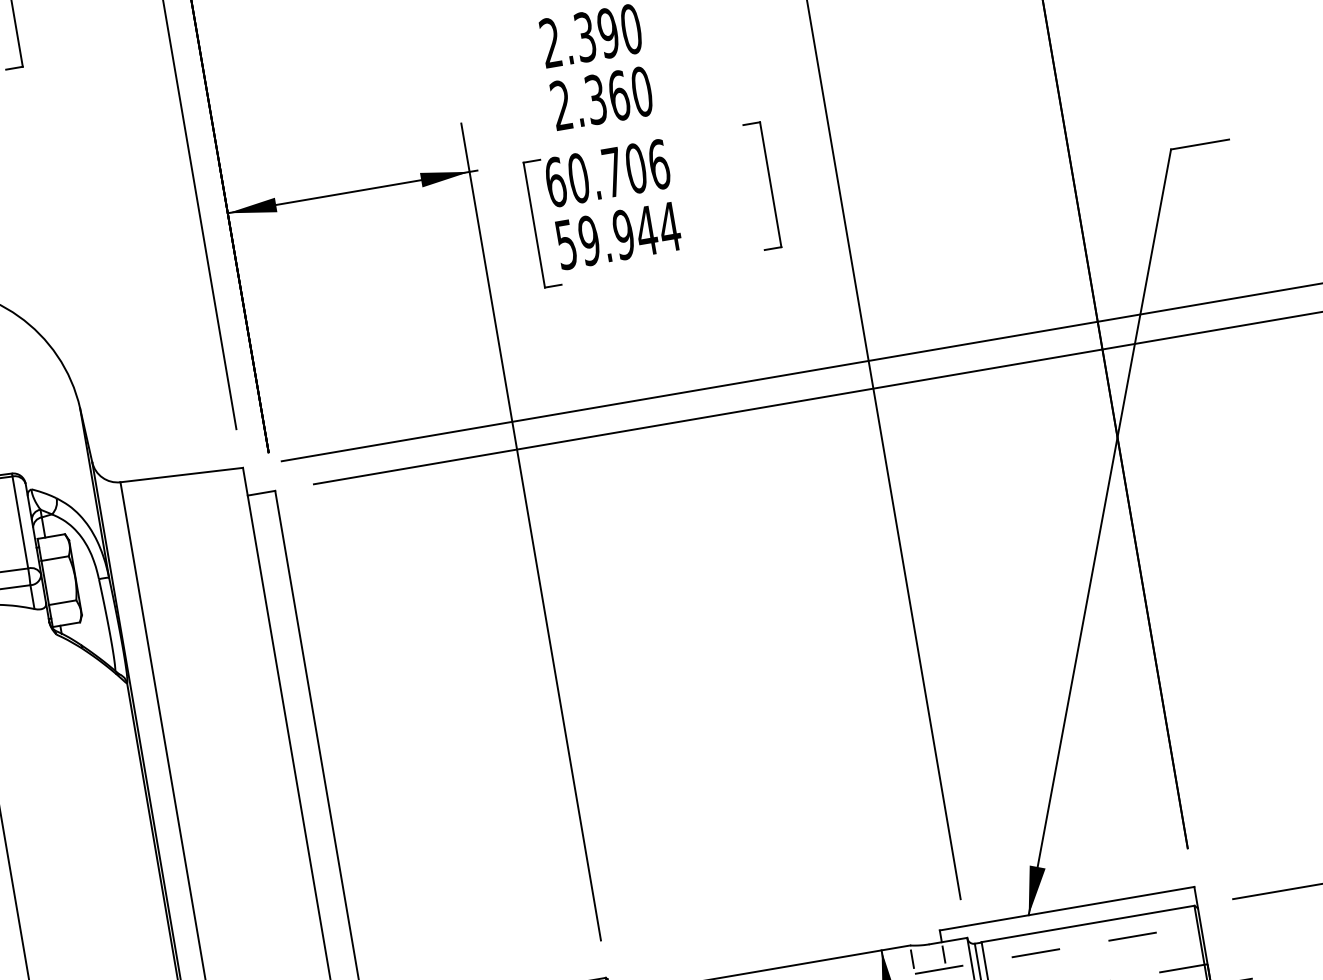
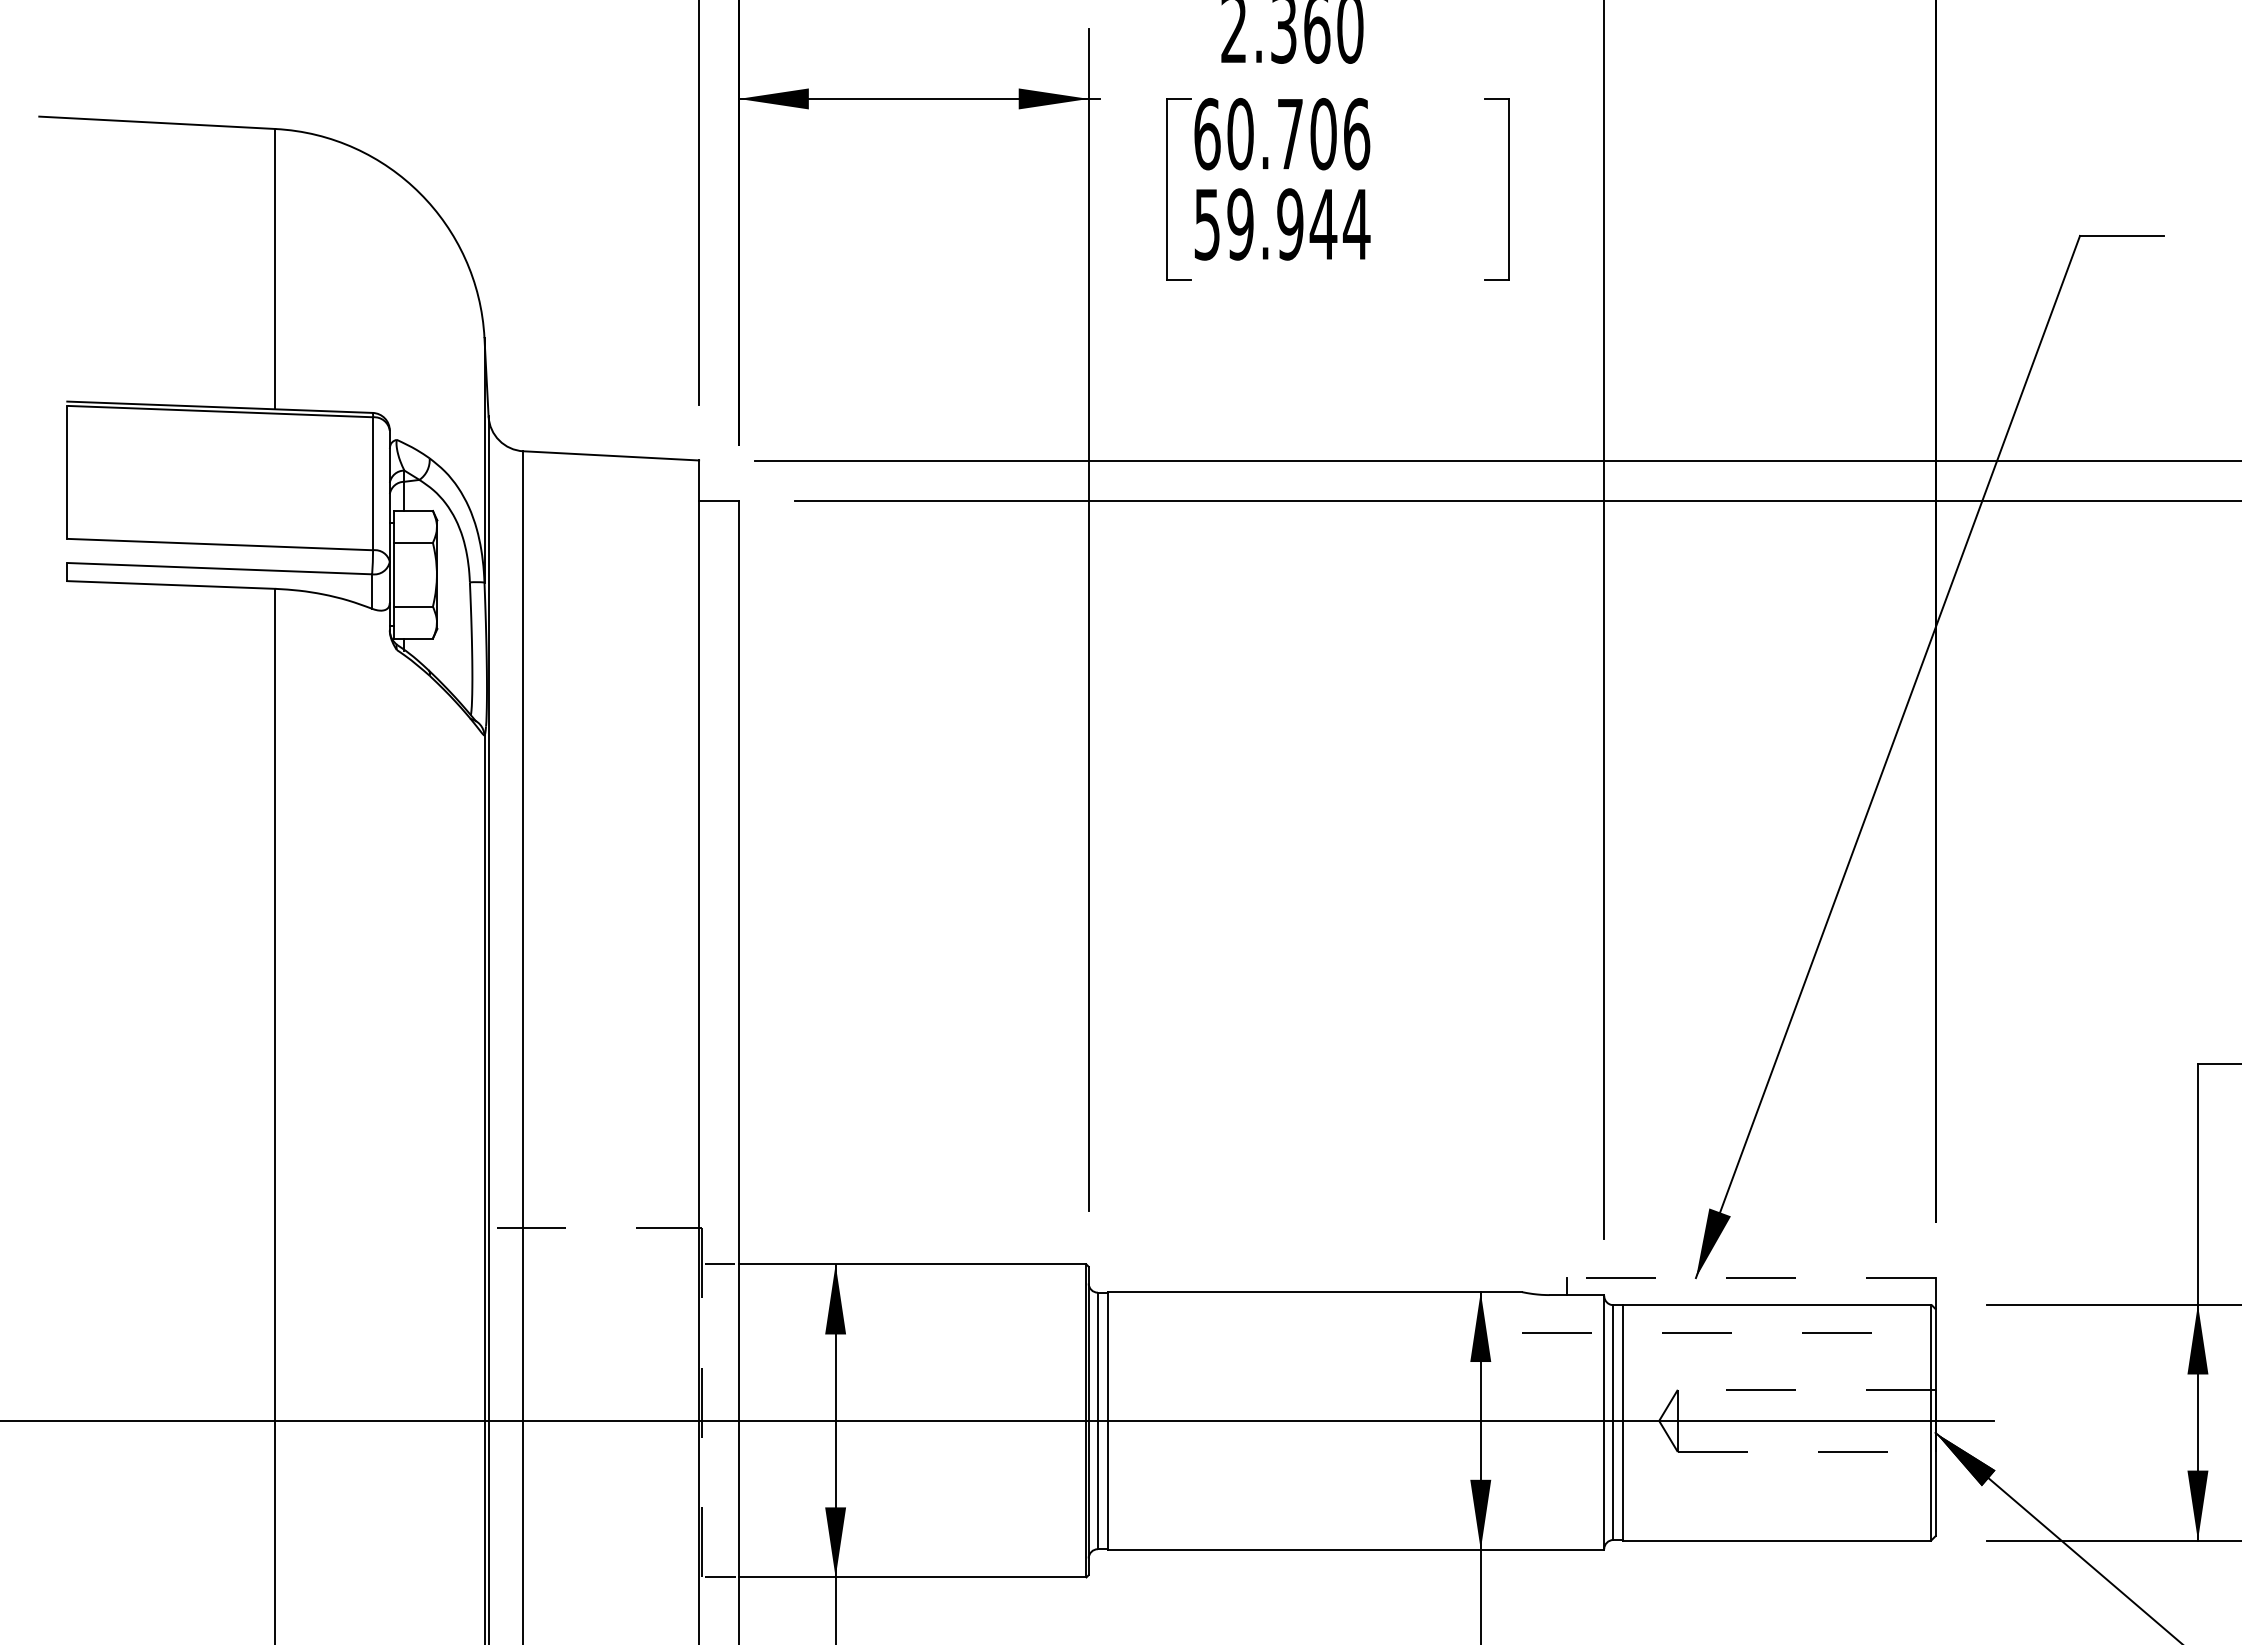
line: (1066, 909) -> (1750, 1278), solid -> dashed
line: (943, 954) -> (1567, 1312), removed
line: (912, 958) -> (1522, 1311), removed

